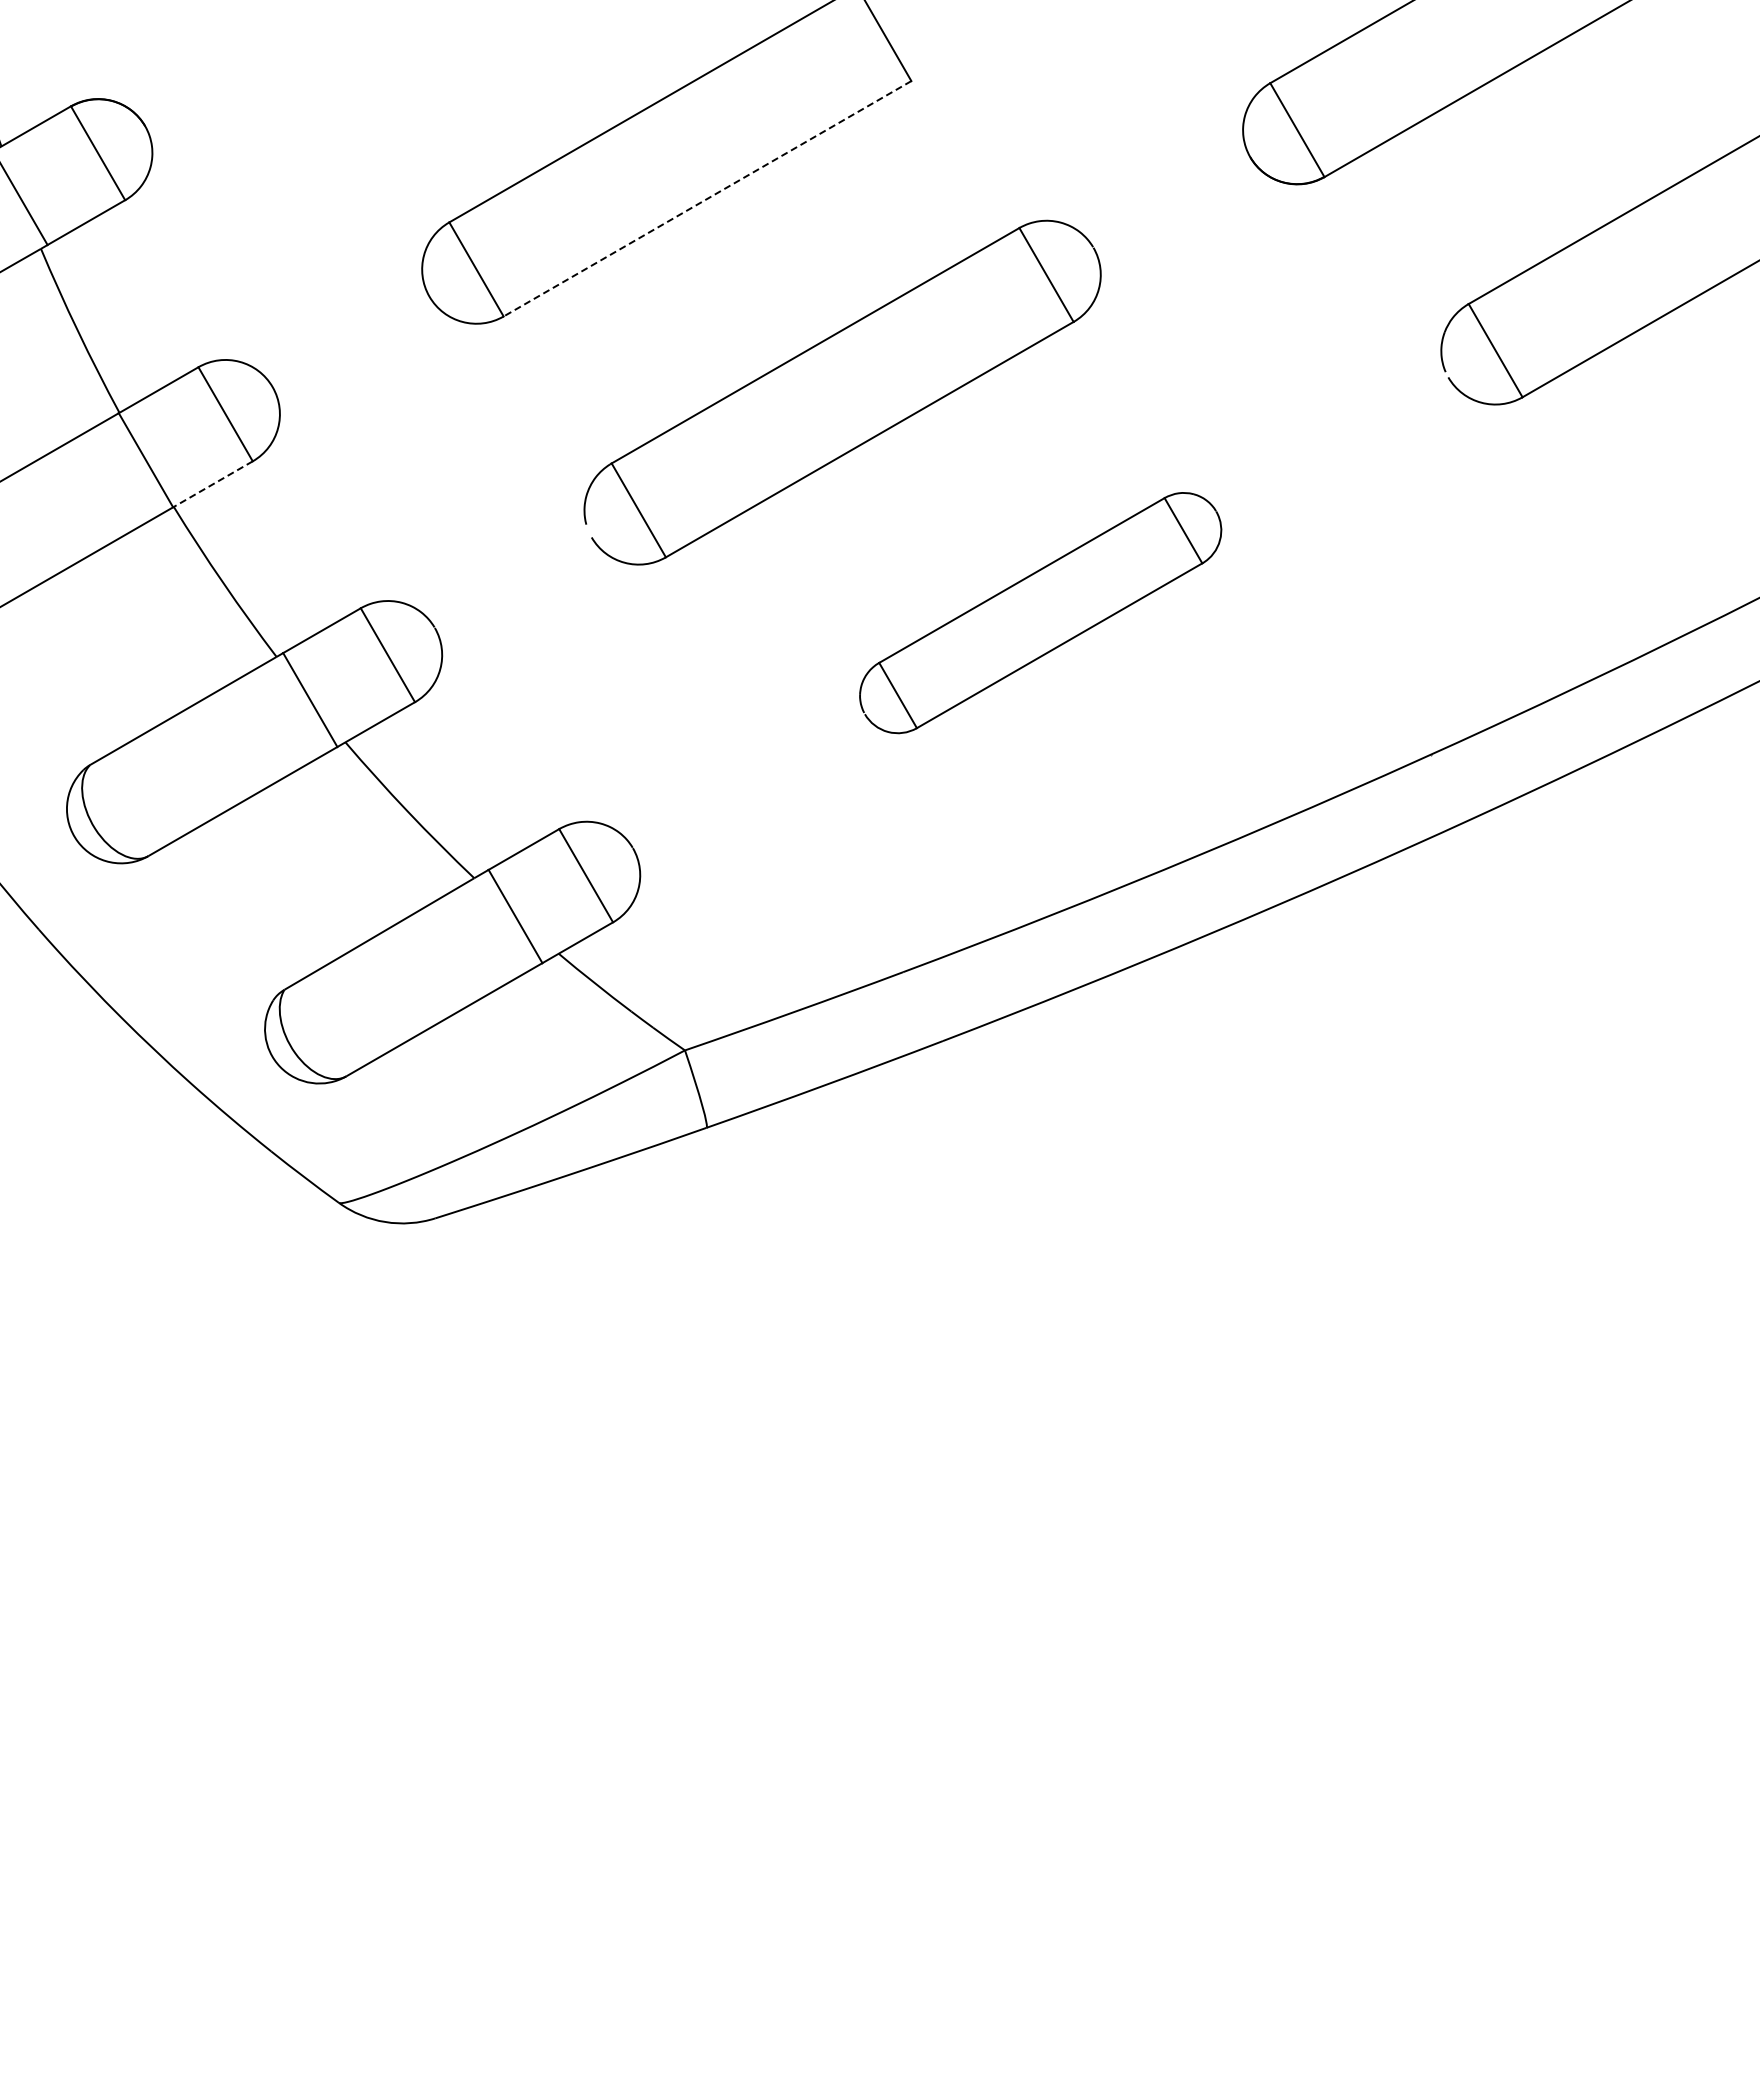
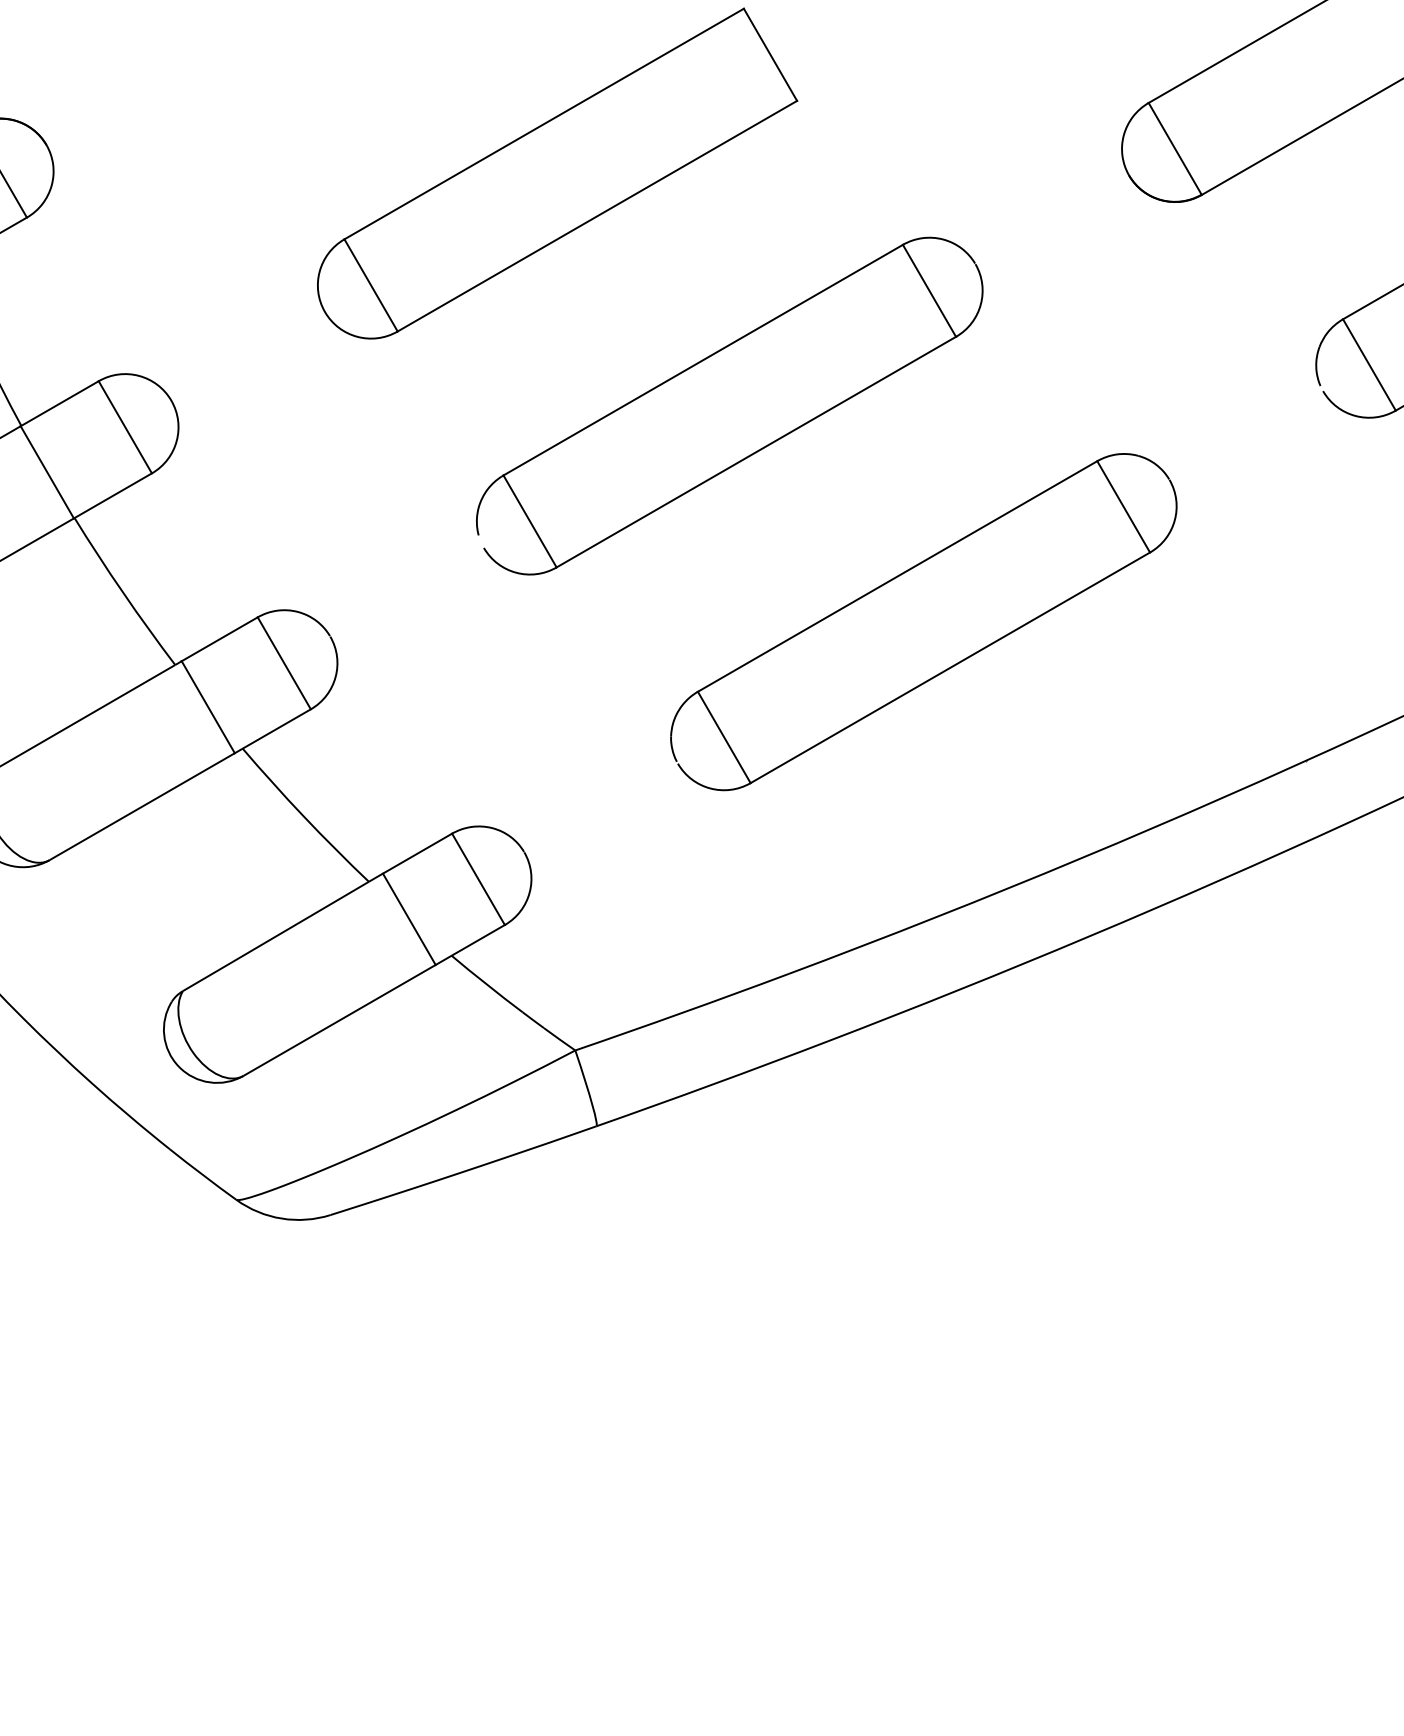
line: (707, 199) -> (597, 216), dashed -> solid
line: (212, 484) -> (112, 496), dashed -> solid
part: (1040, 612) -> (923, 621), size x1.43

